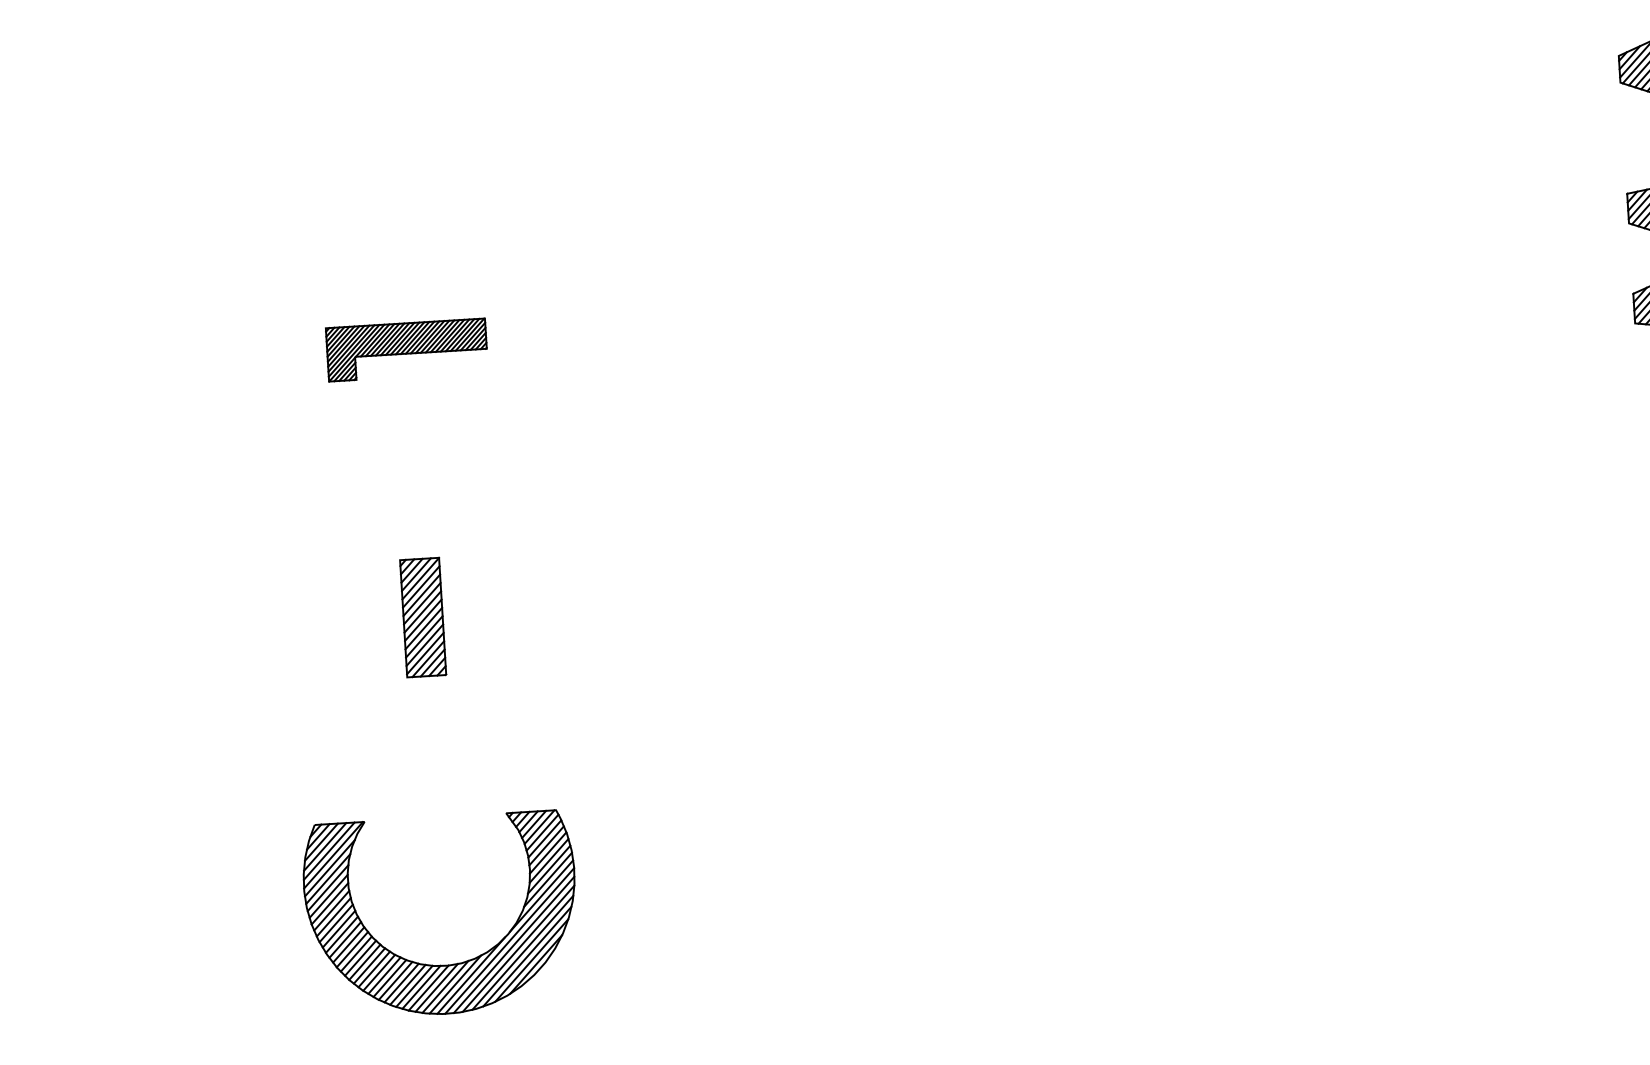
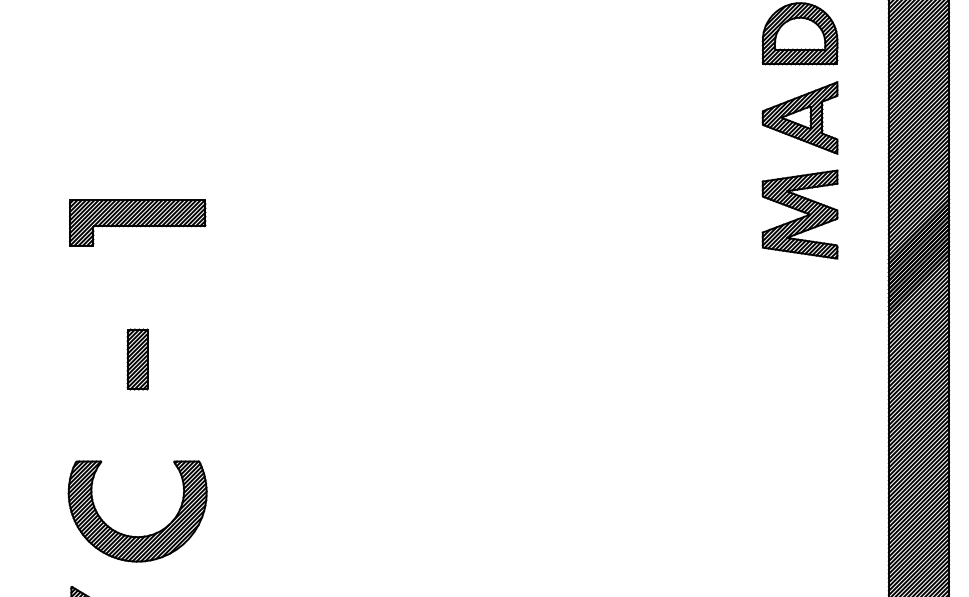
part: (406, 349) -> (137, 222), size x1.67

